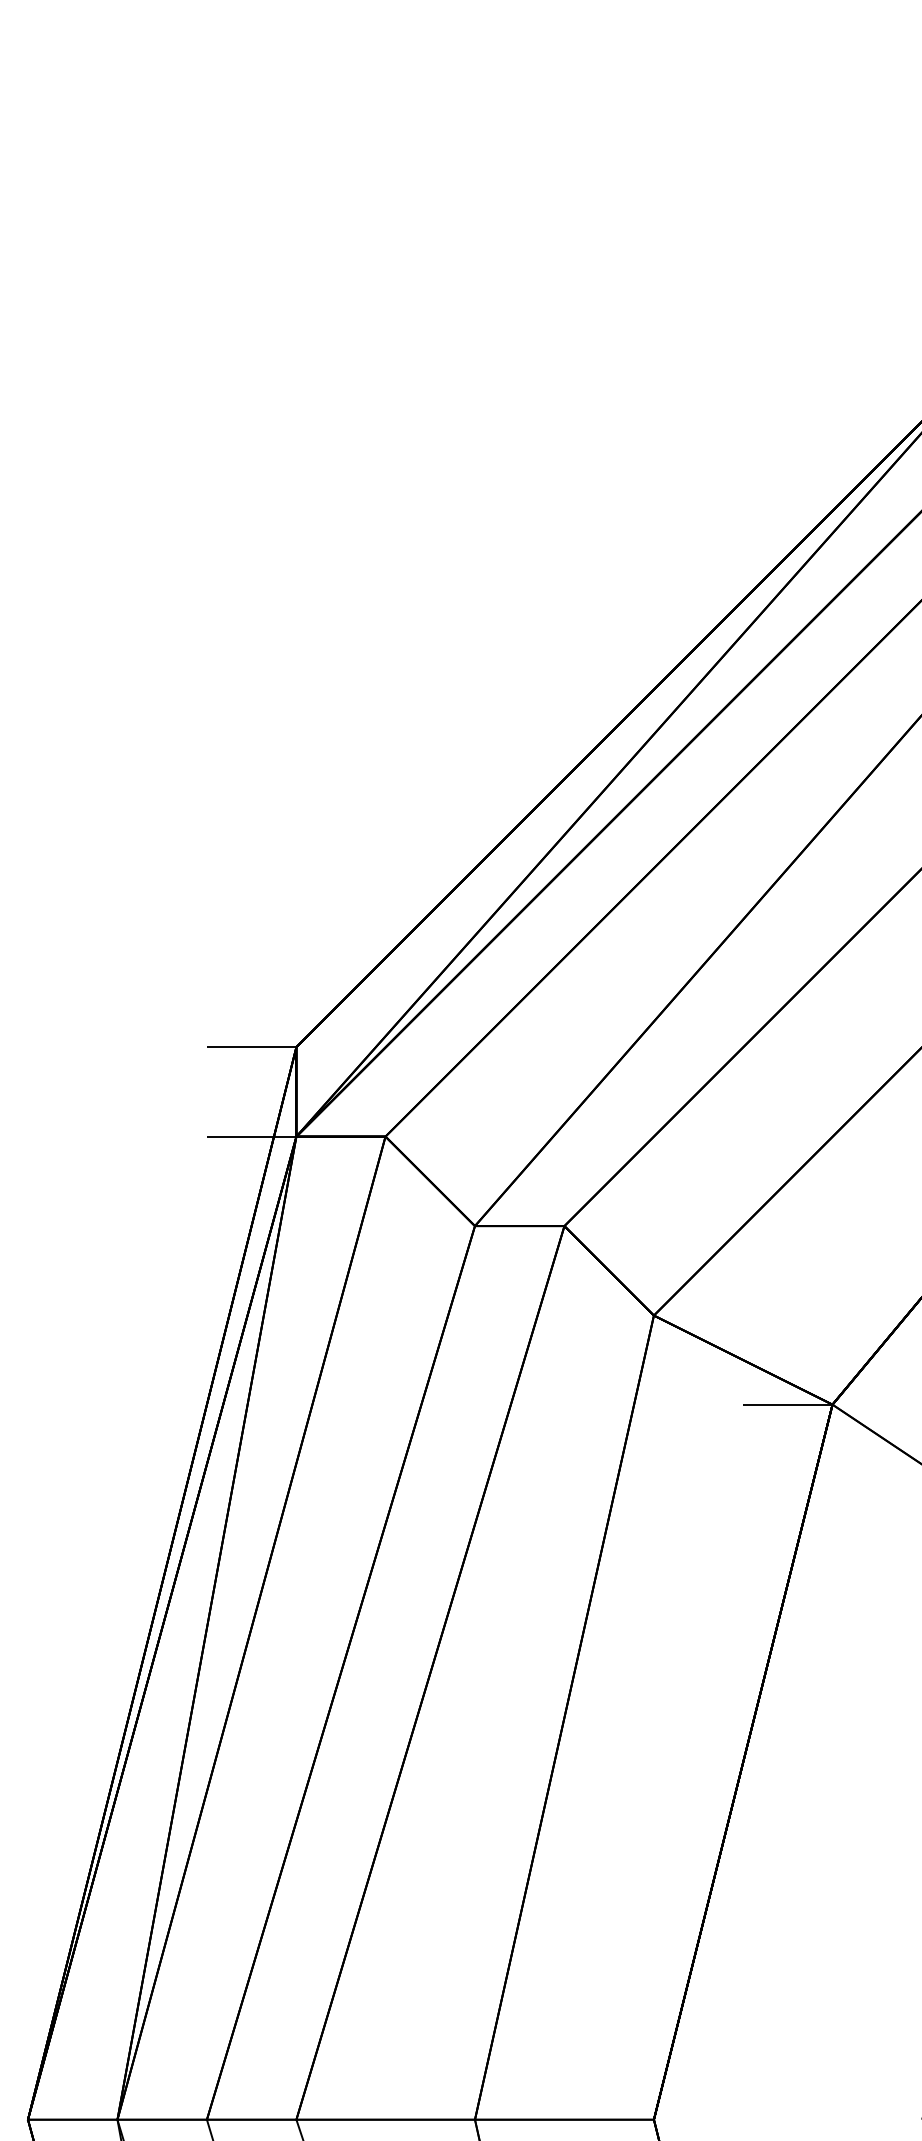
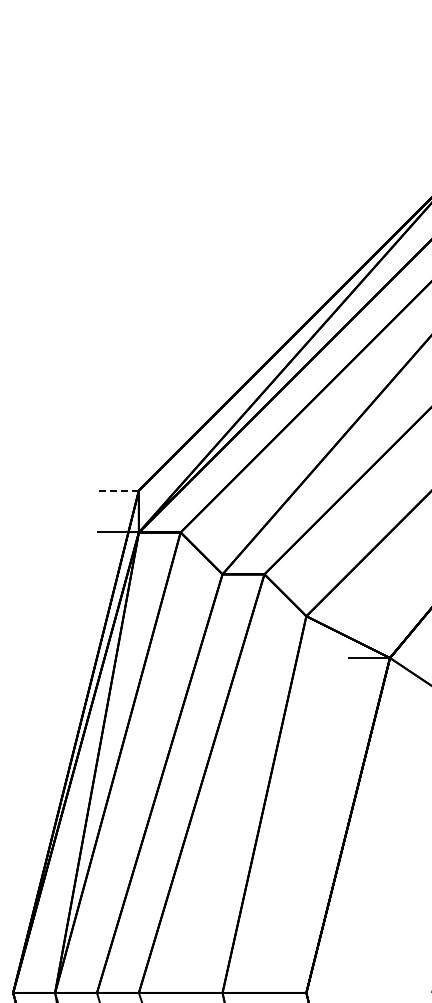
line: (250, 1047) -> (117, 490), solid -> dashed

